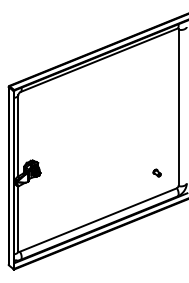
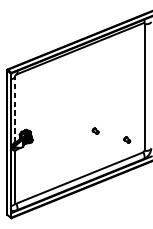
line: (18, 135) -> (14, 109), solid -> dashed
part: (117, 161) -> (95, 130), added

